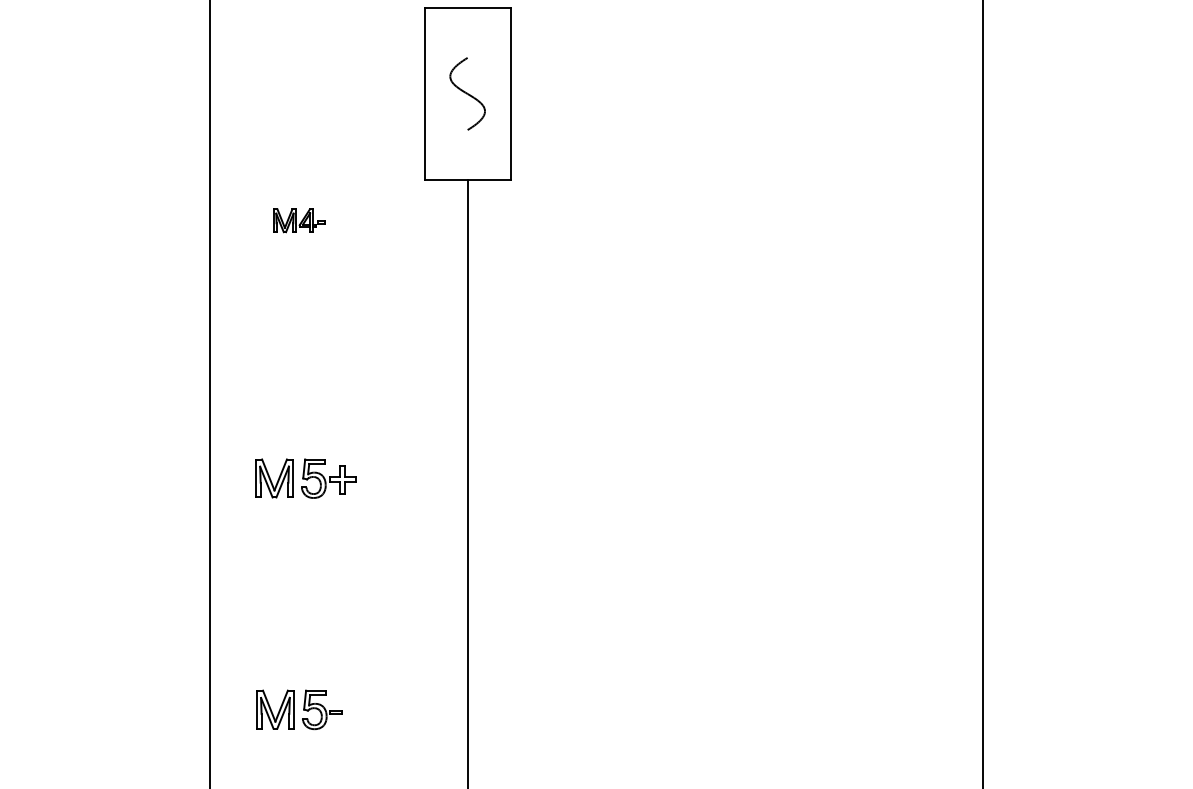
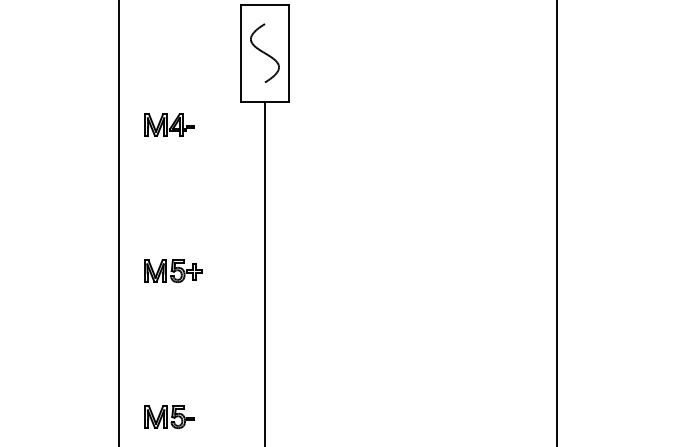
part: (466, 92) -> (264, 52), size x1.43
part: (299, 219) -> (169, 124), size x1.67
part: (299, 708) -> (169, 416), moved

